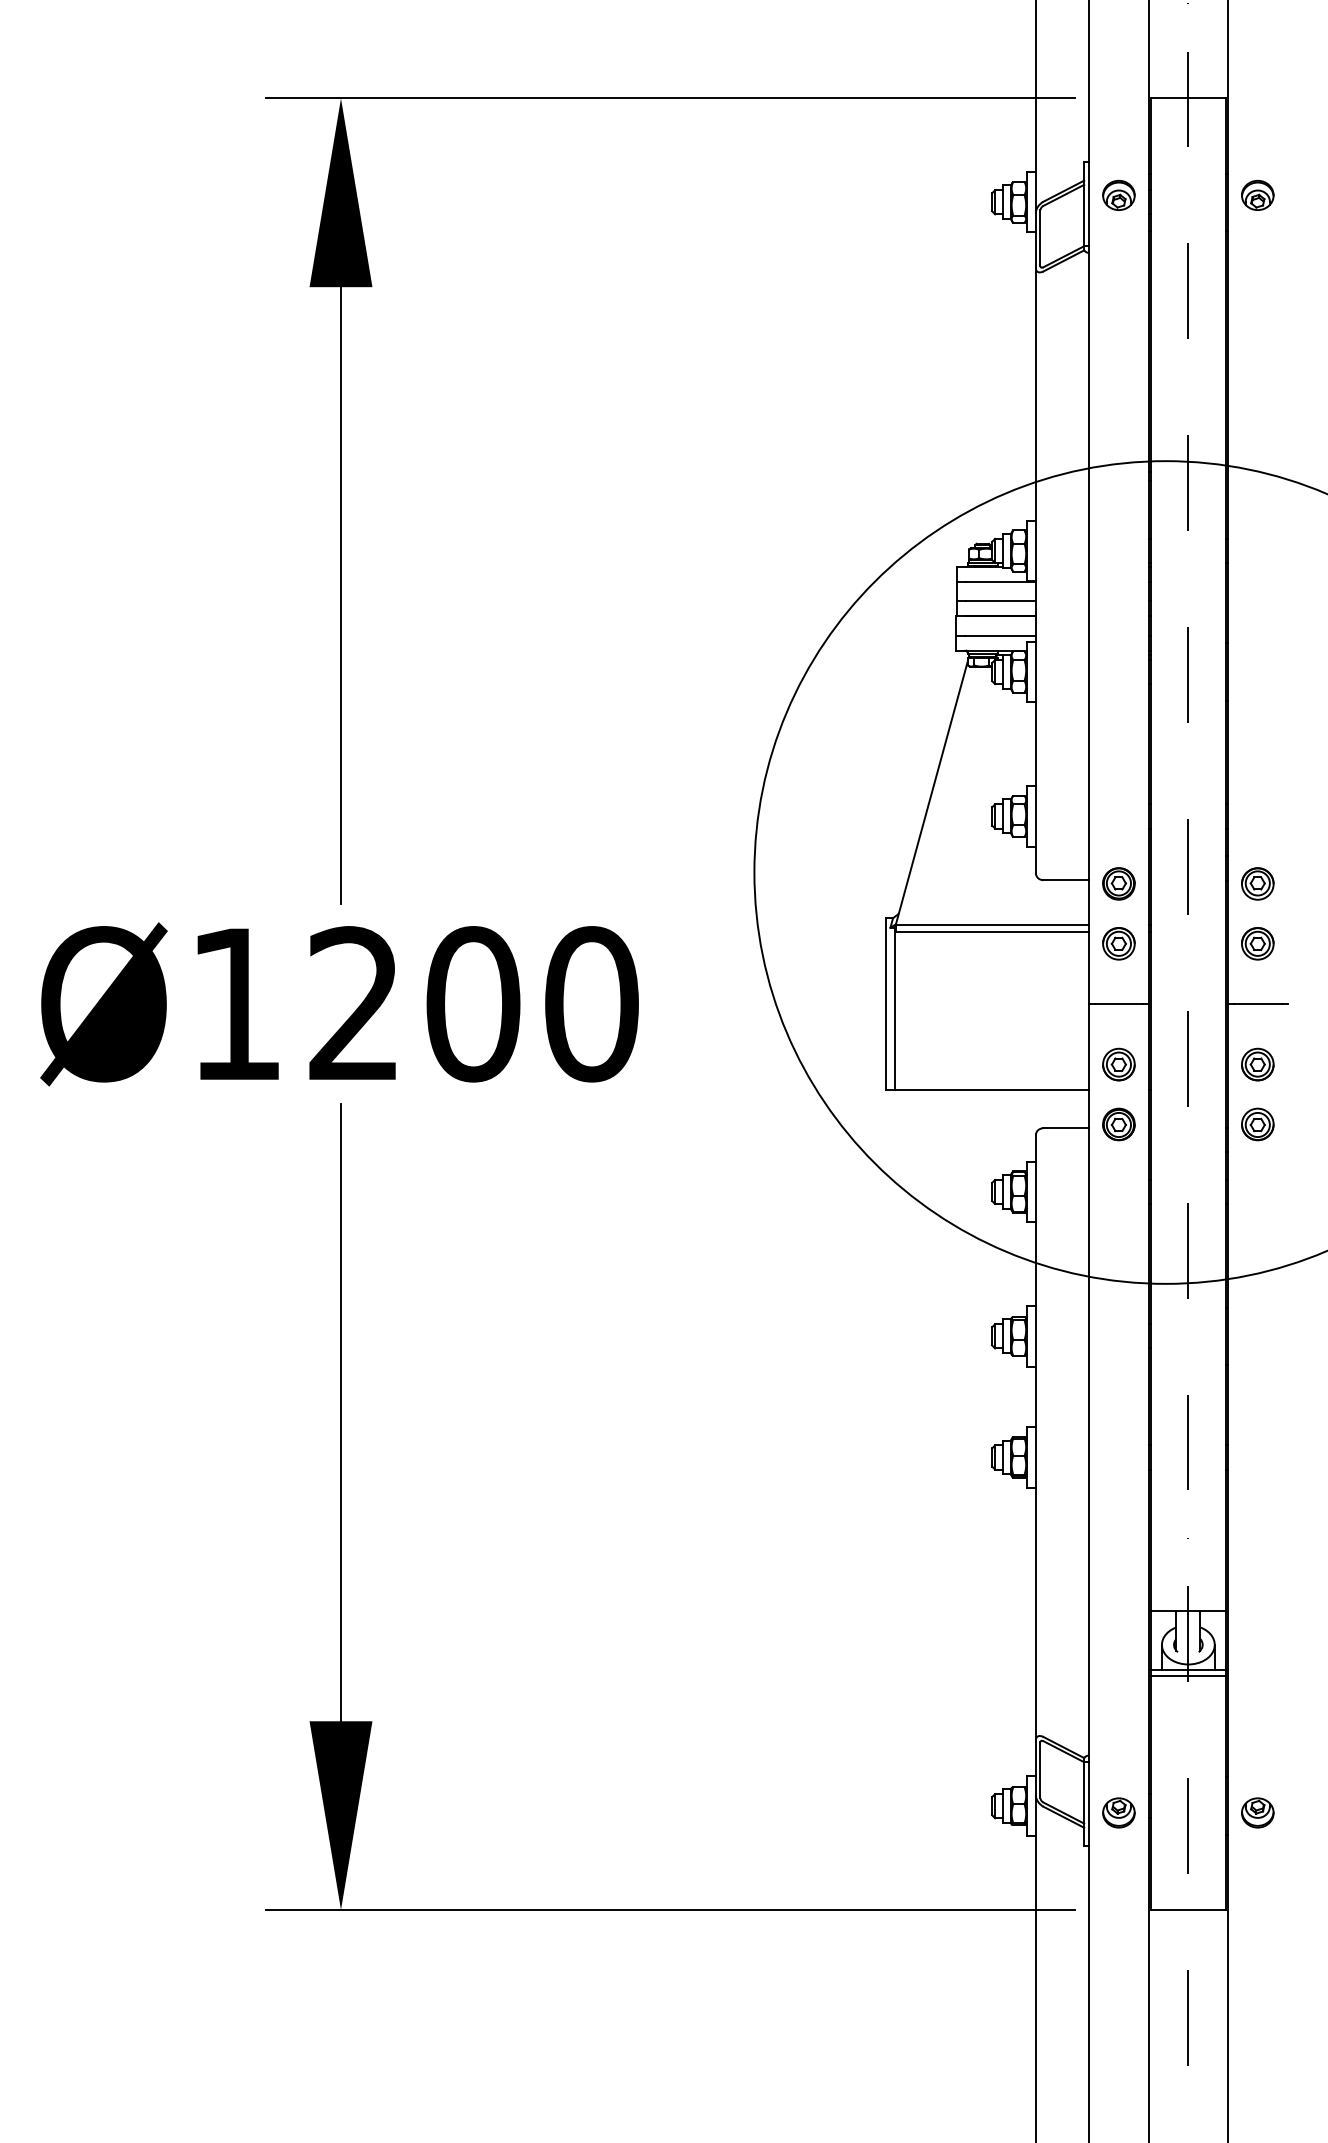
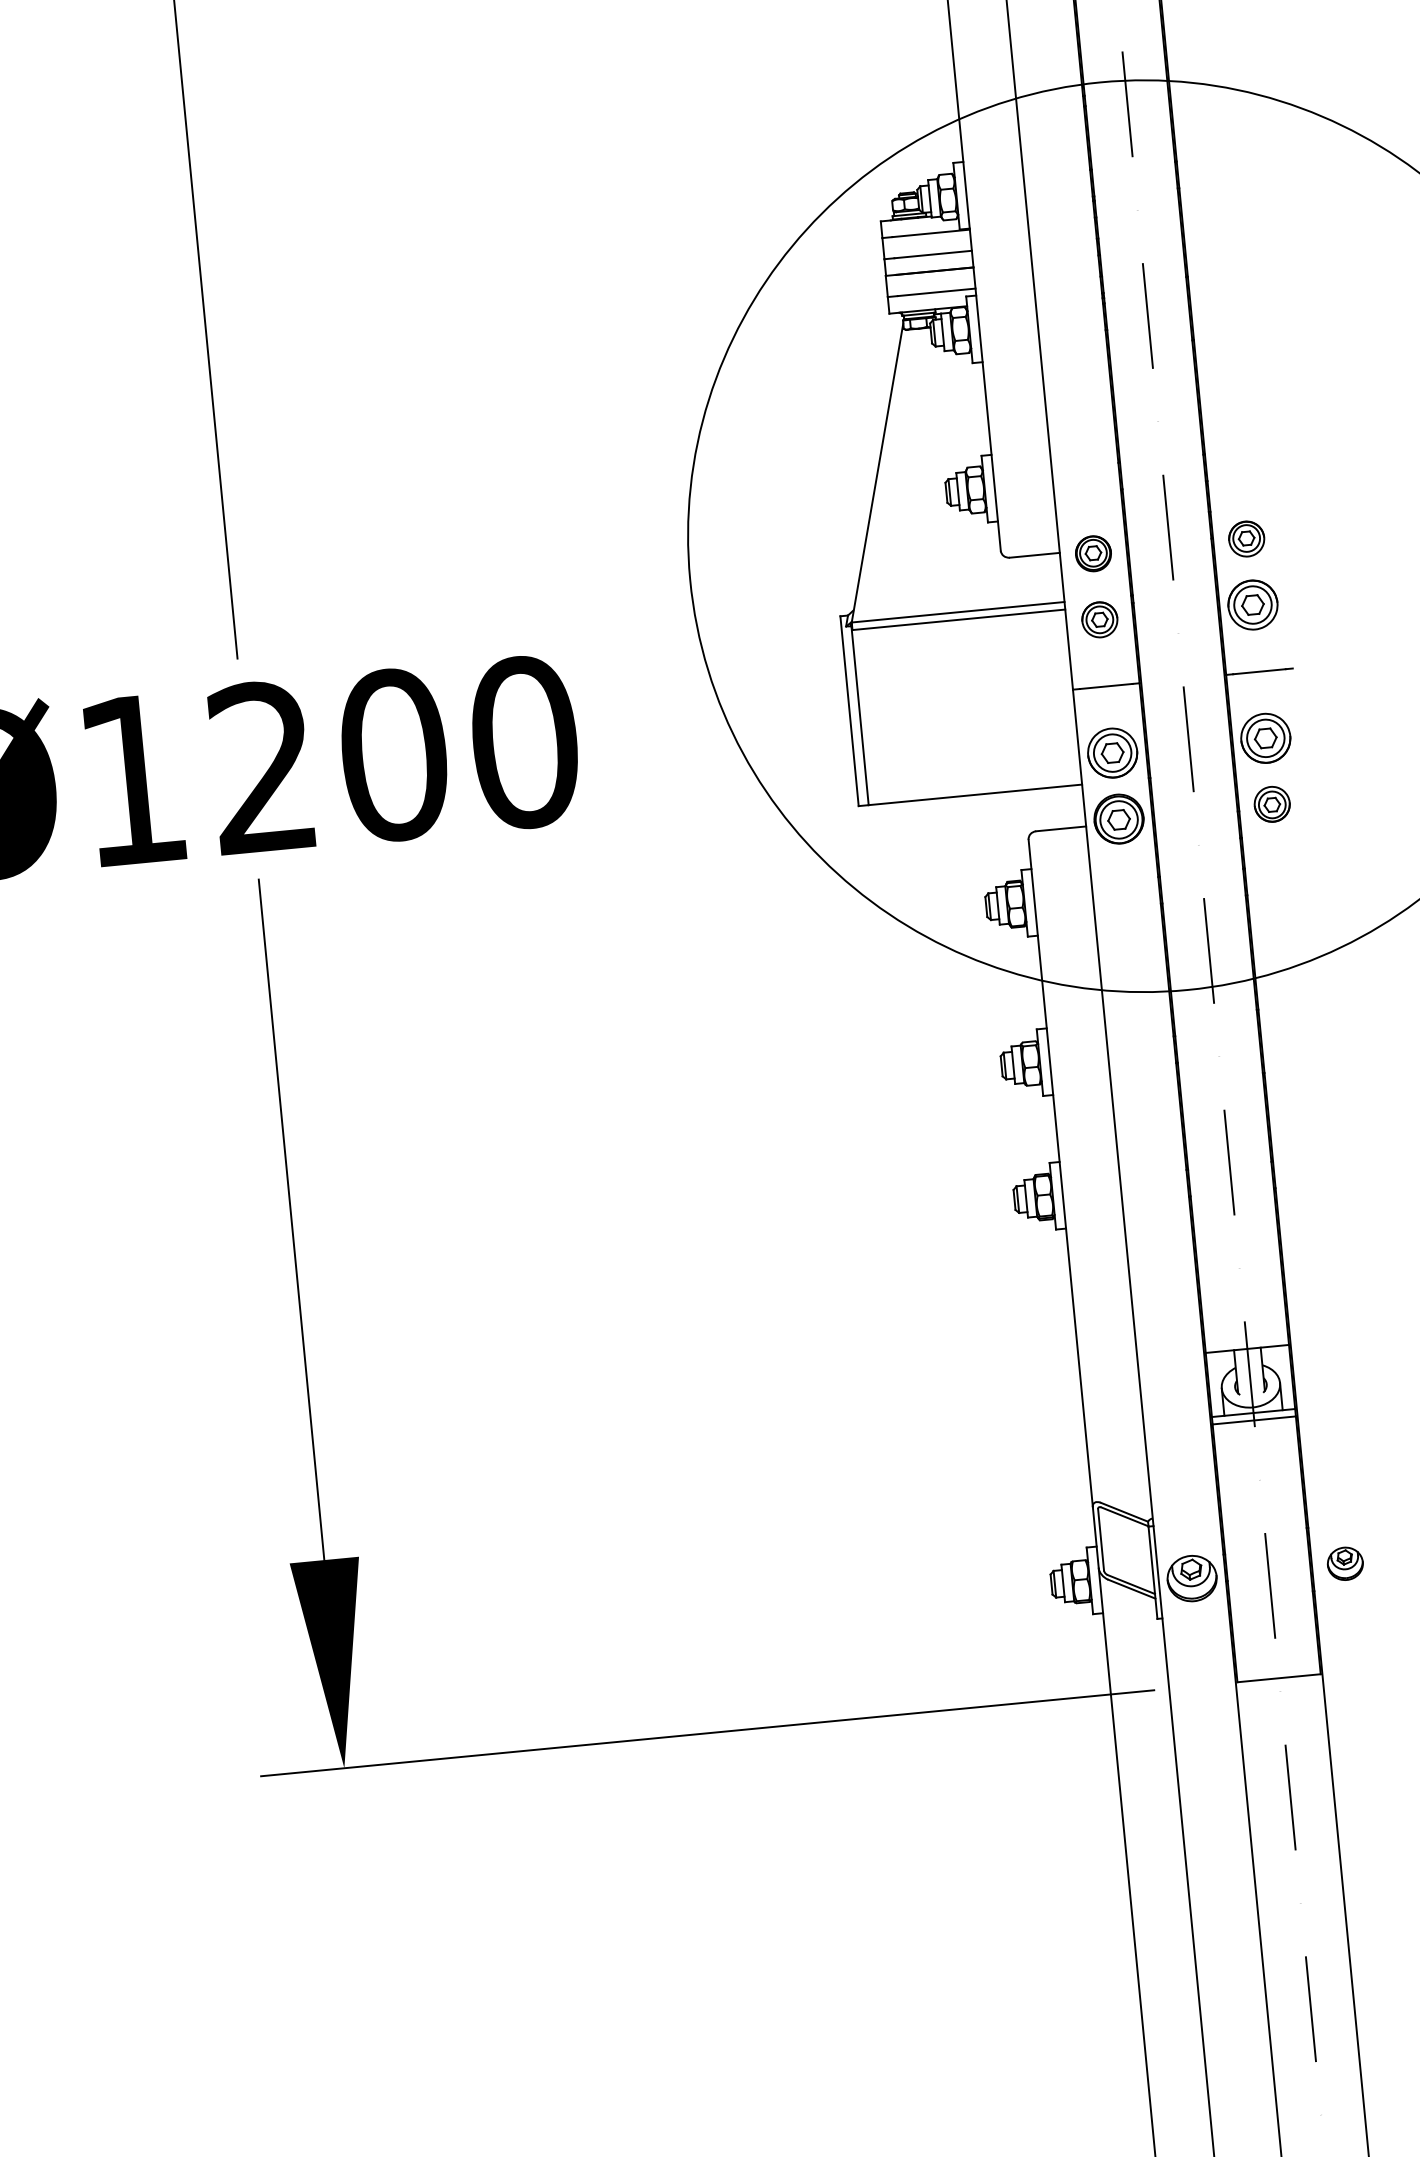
part: (1257, 943) -> (1252, 604), size x1.4
part: (1118, 1064) -> (1112, 753), size x1.4
part: (1257, 1064) -> (1265, 738), size x1.4
part: (1118, 1124) -> (1118, 819), size x1.4
part: (1118, 1812) -> (1191, 1578), size x1.4

